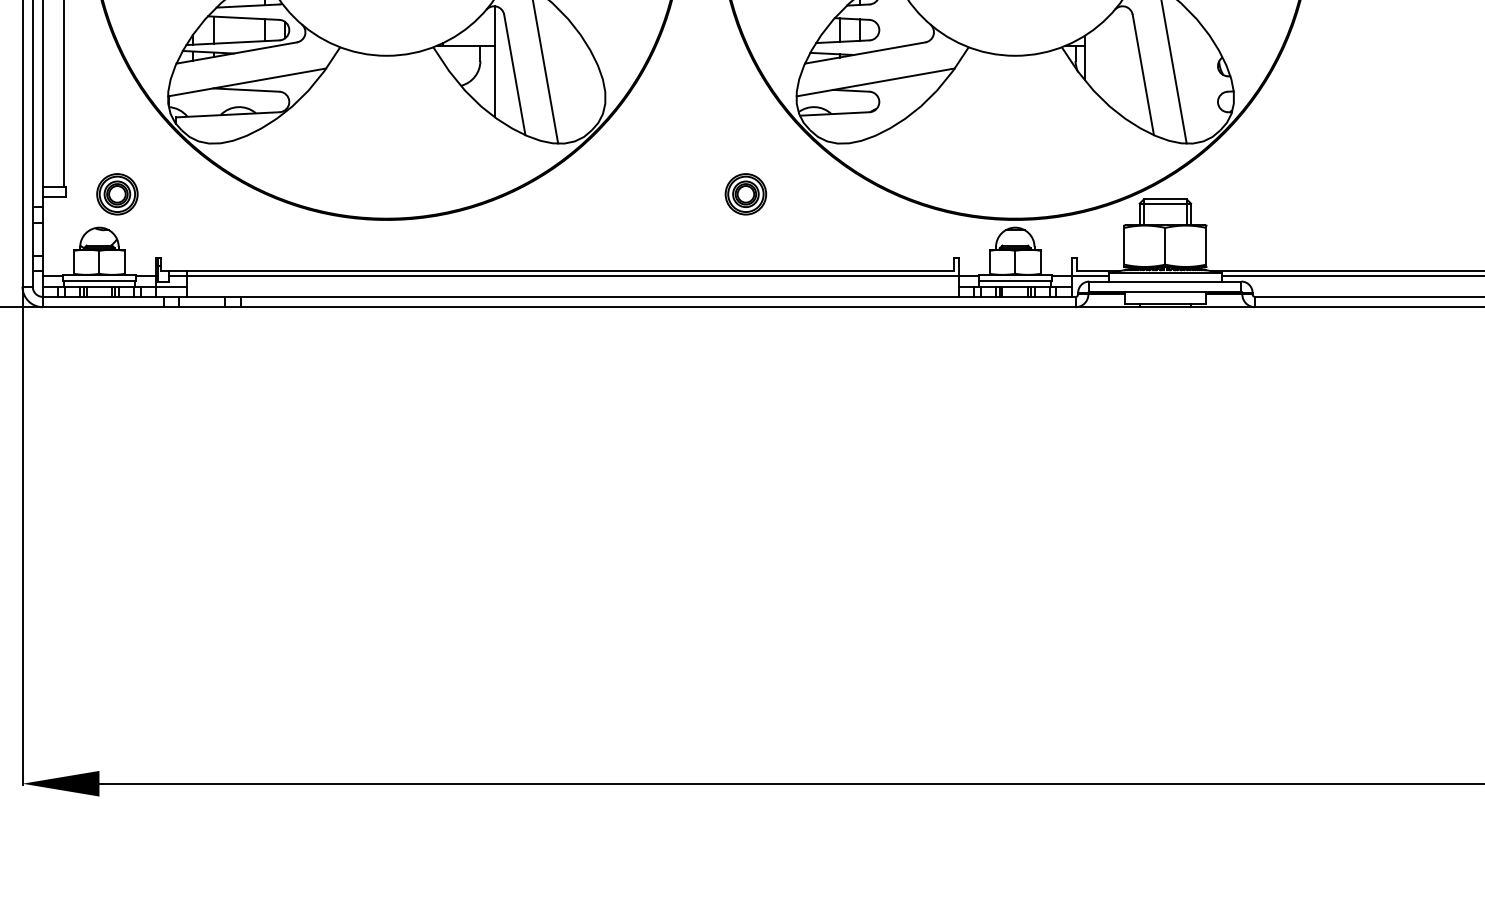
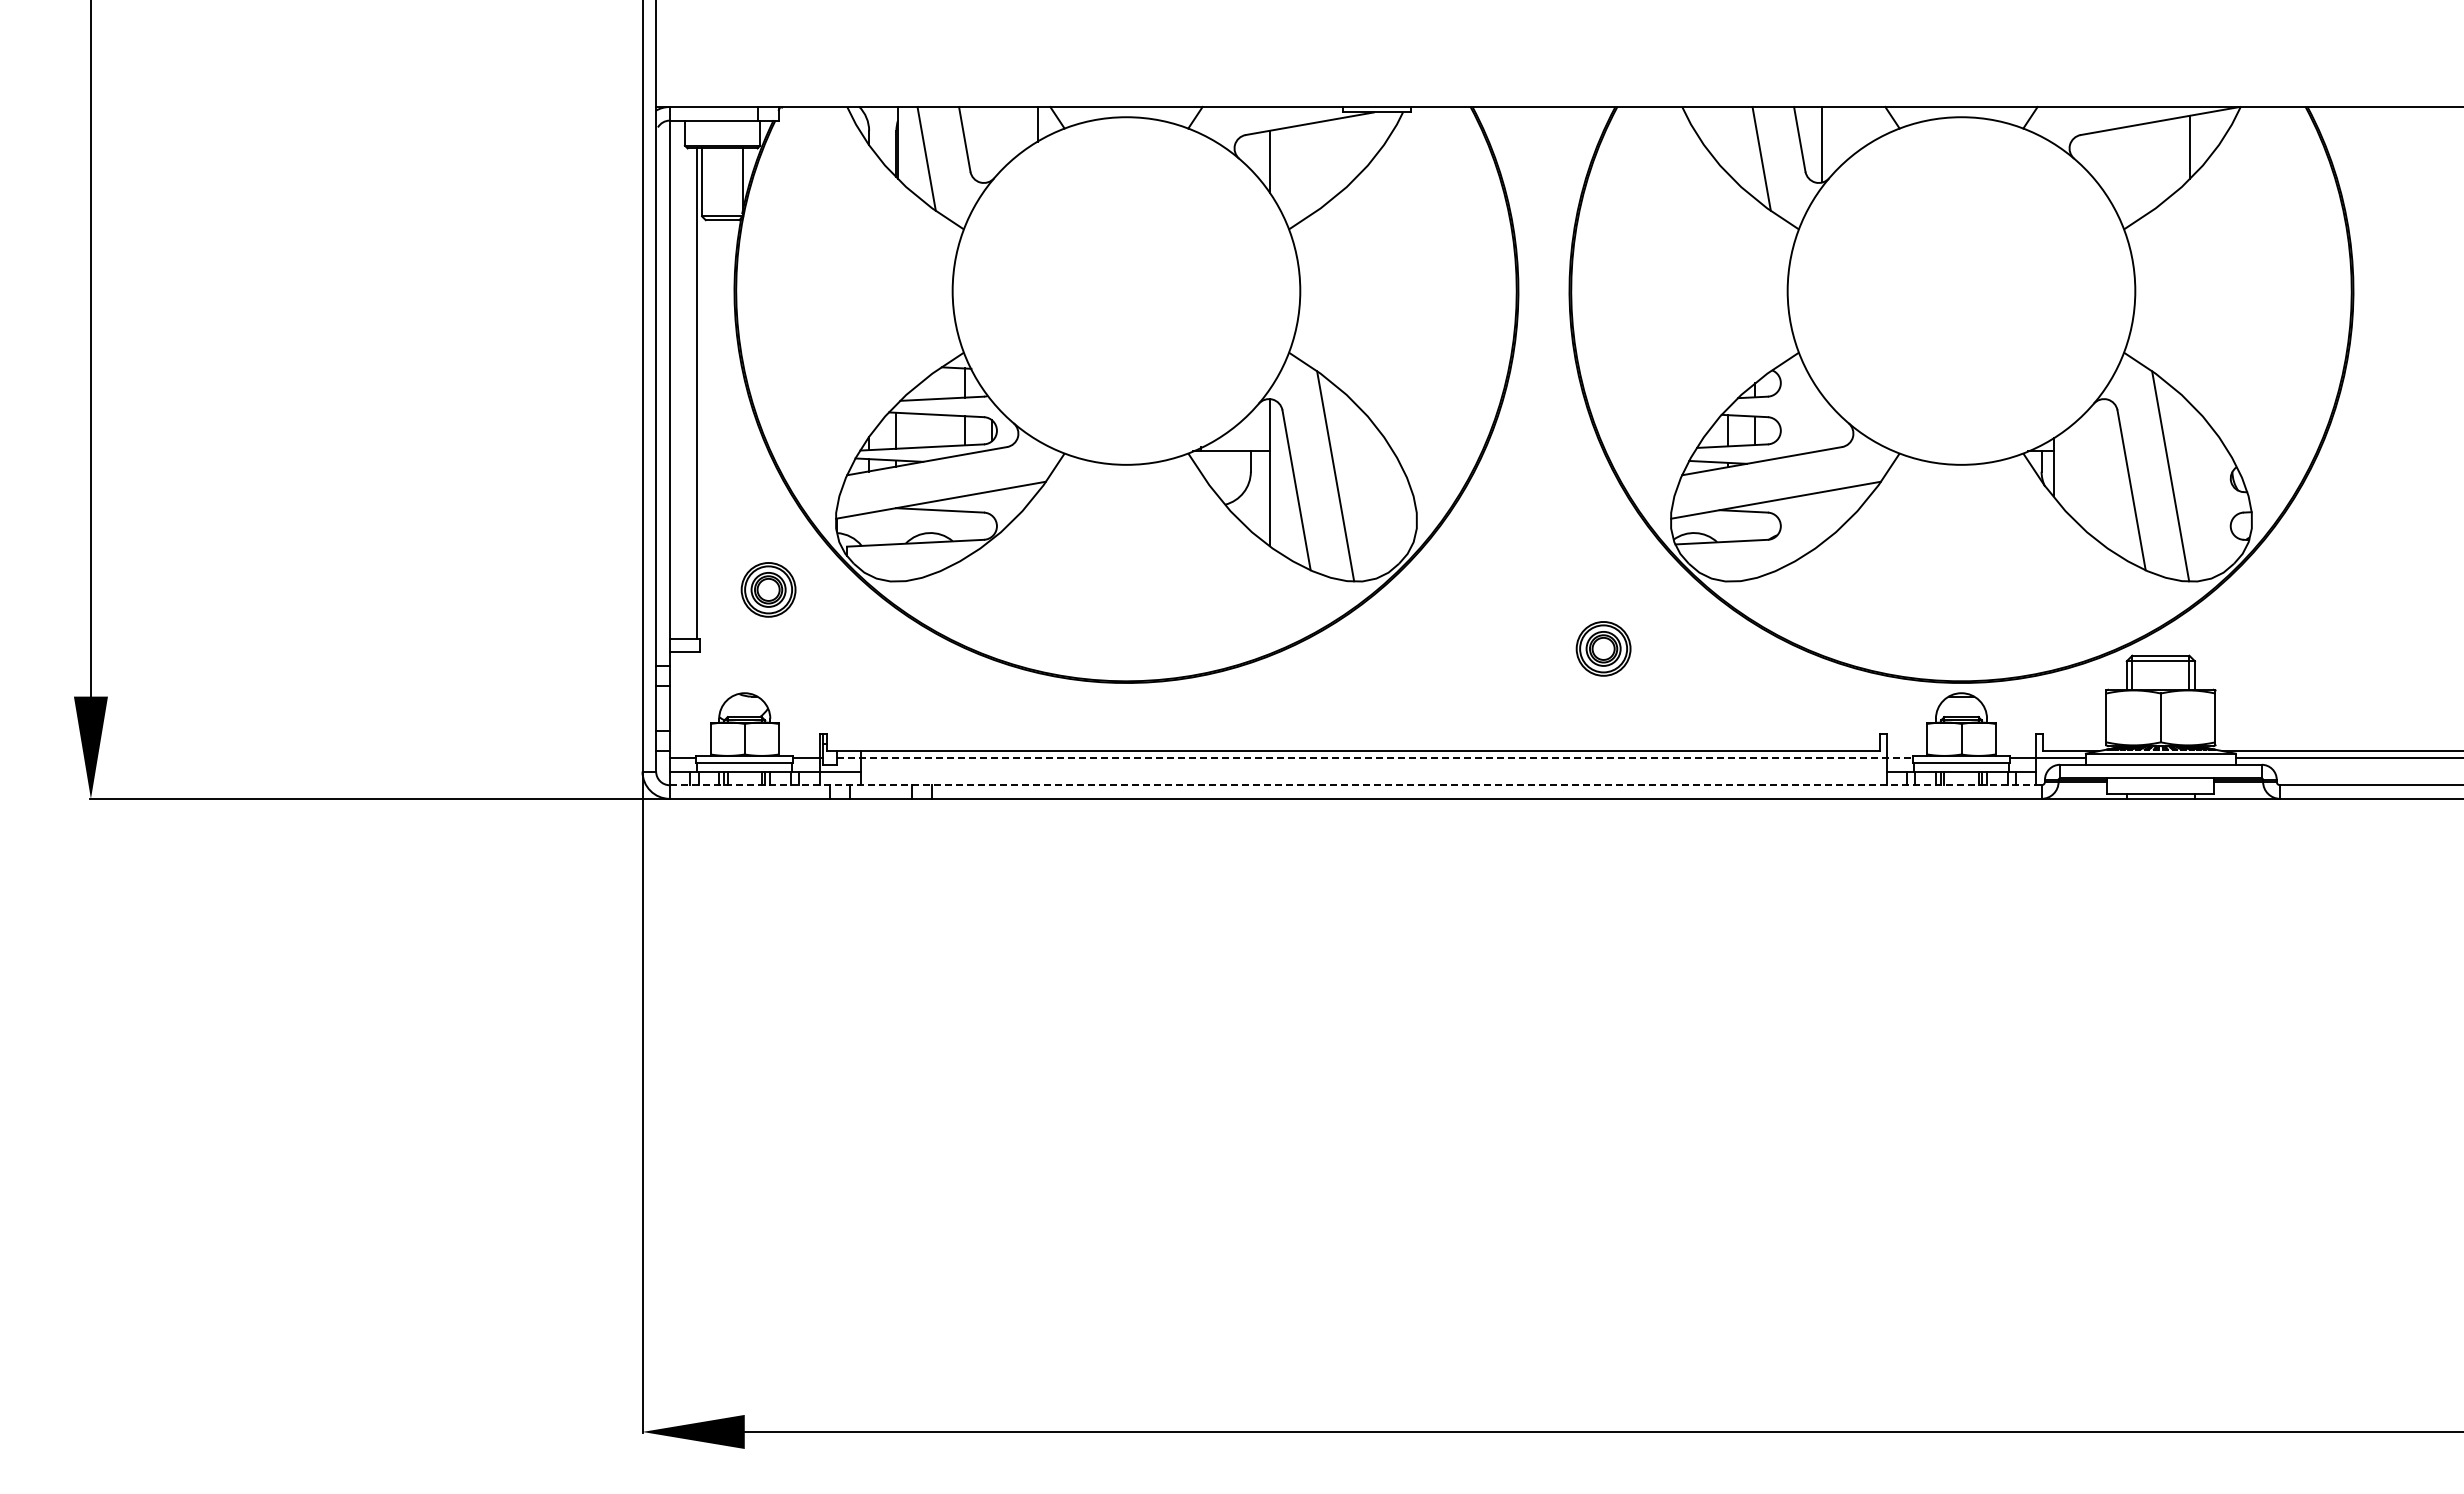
part: (117, 194) -> (768, 589), moved
line: (574, 276) -> (1375, 757), solid -> dashed
line: (559, 297) -> (1355, 785), solid -> dashed

